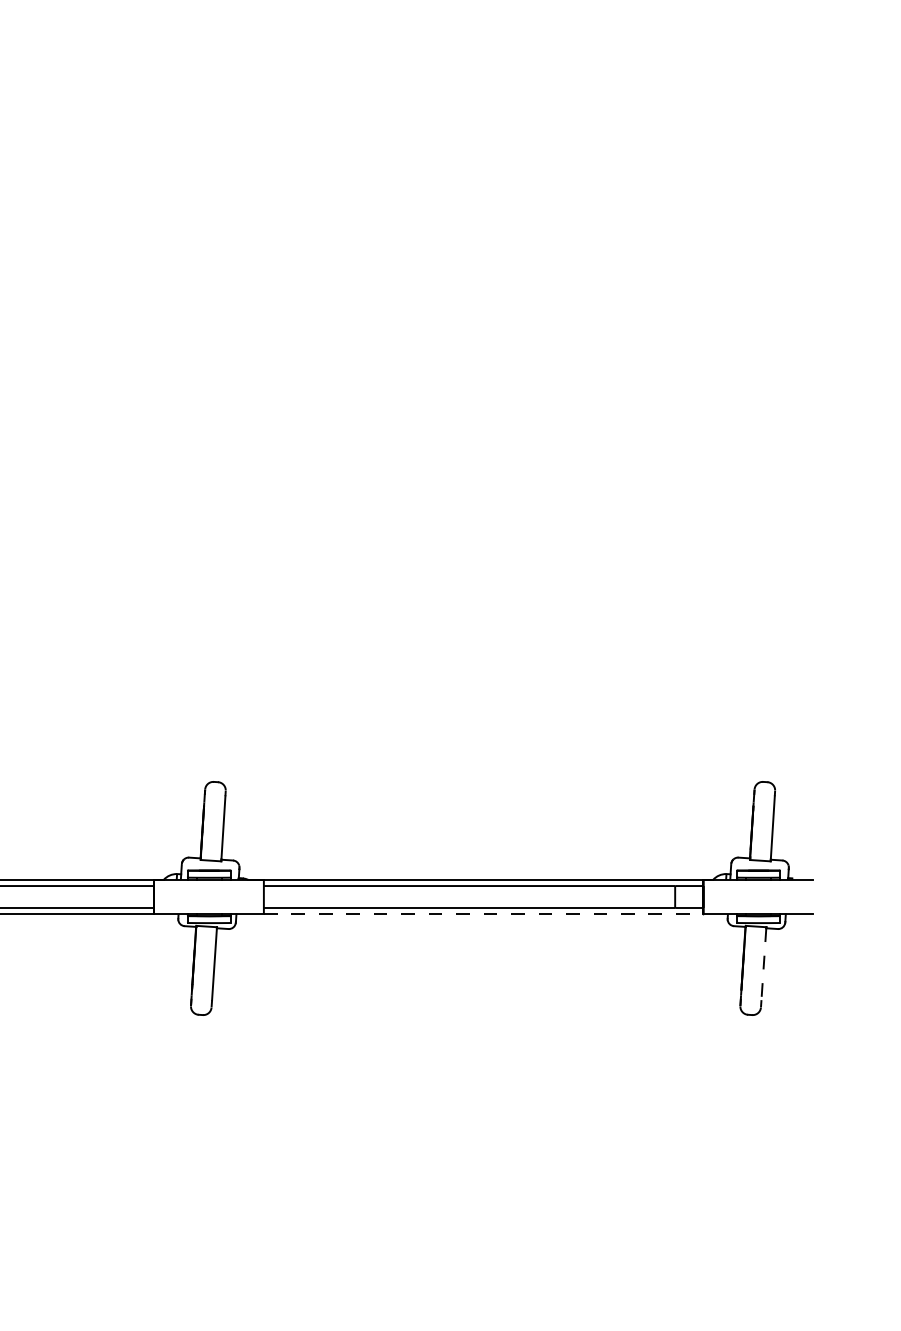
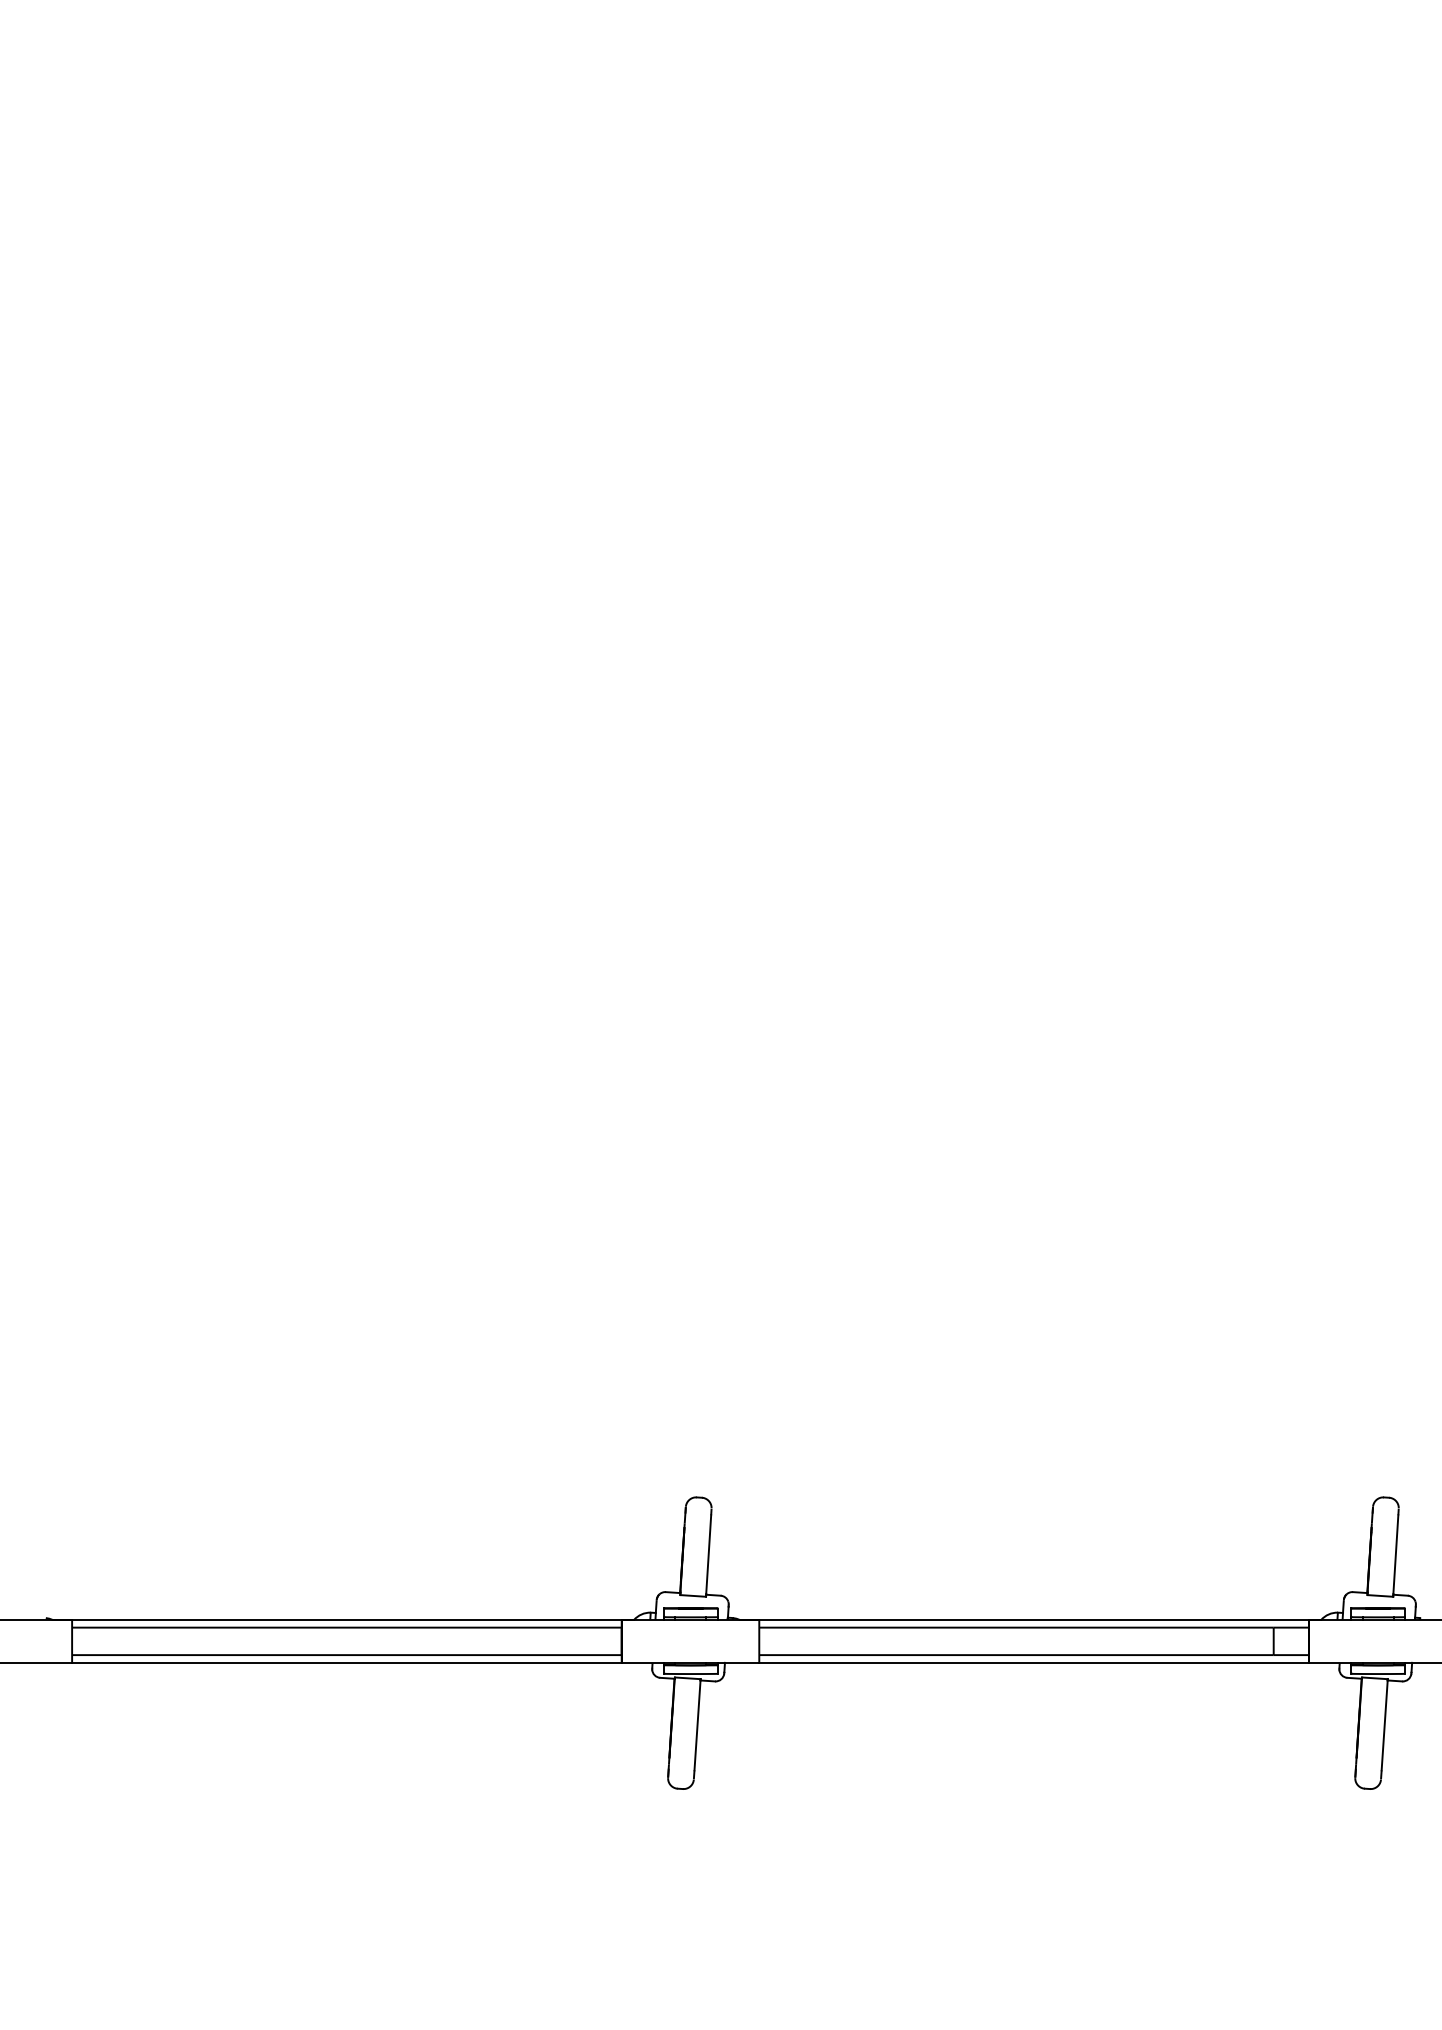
line: (483, 913) -> (1034, 1662), dashed -> solid
line: (763, 964) -> (1384, 1725), dashed -> solid

